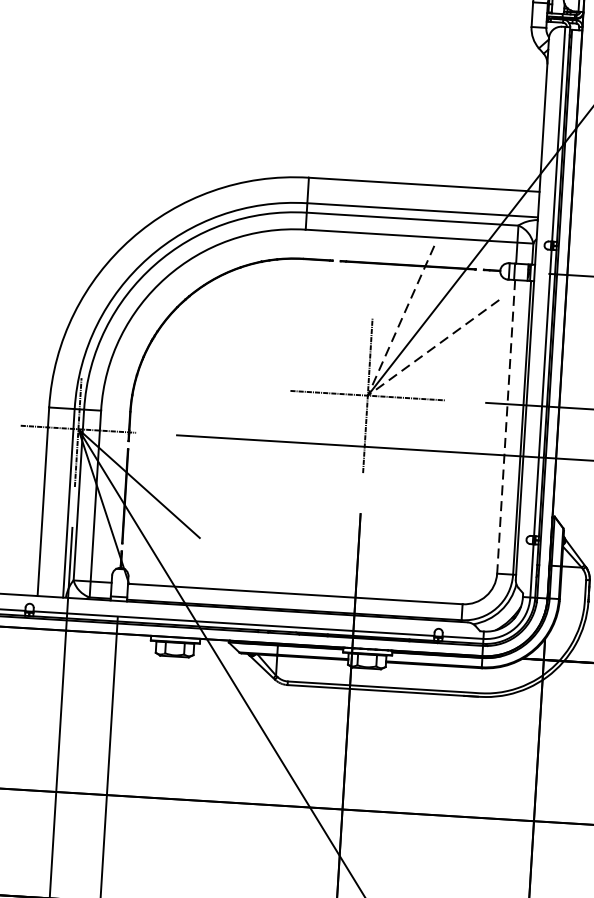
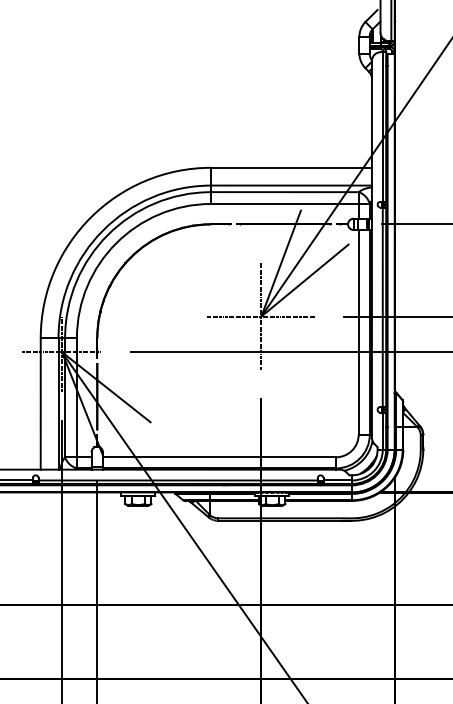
line: (367, 395) -> (261, 316), dashed -> solid
line: (505, 427) -> (358, 332), dashed -> solid

